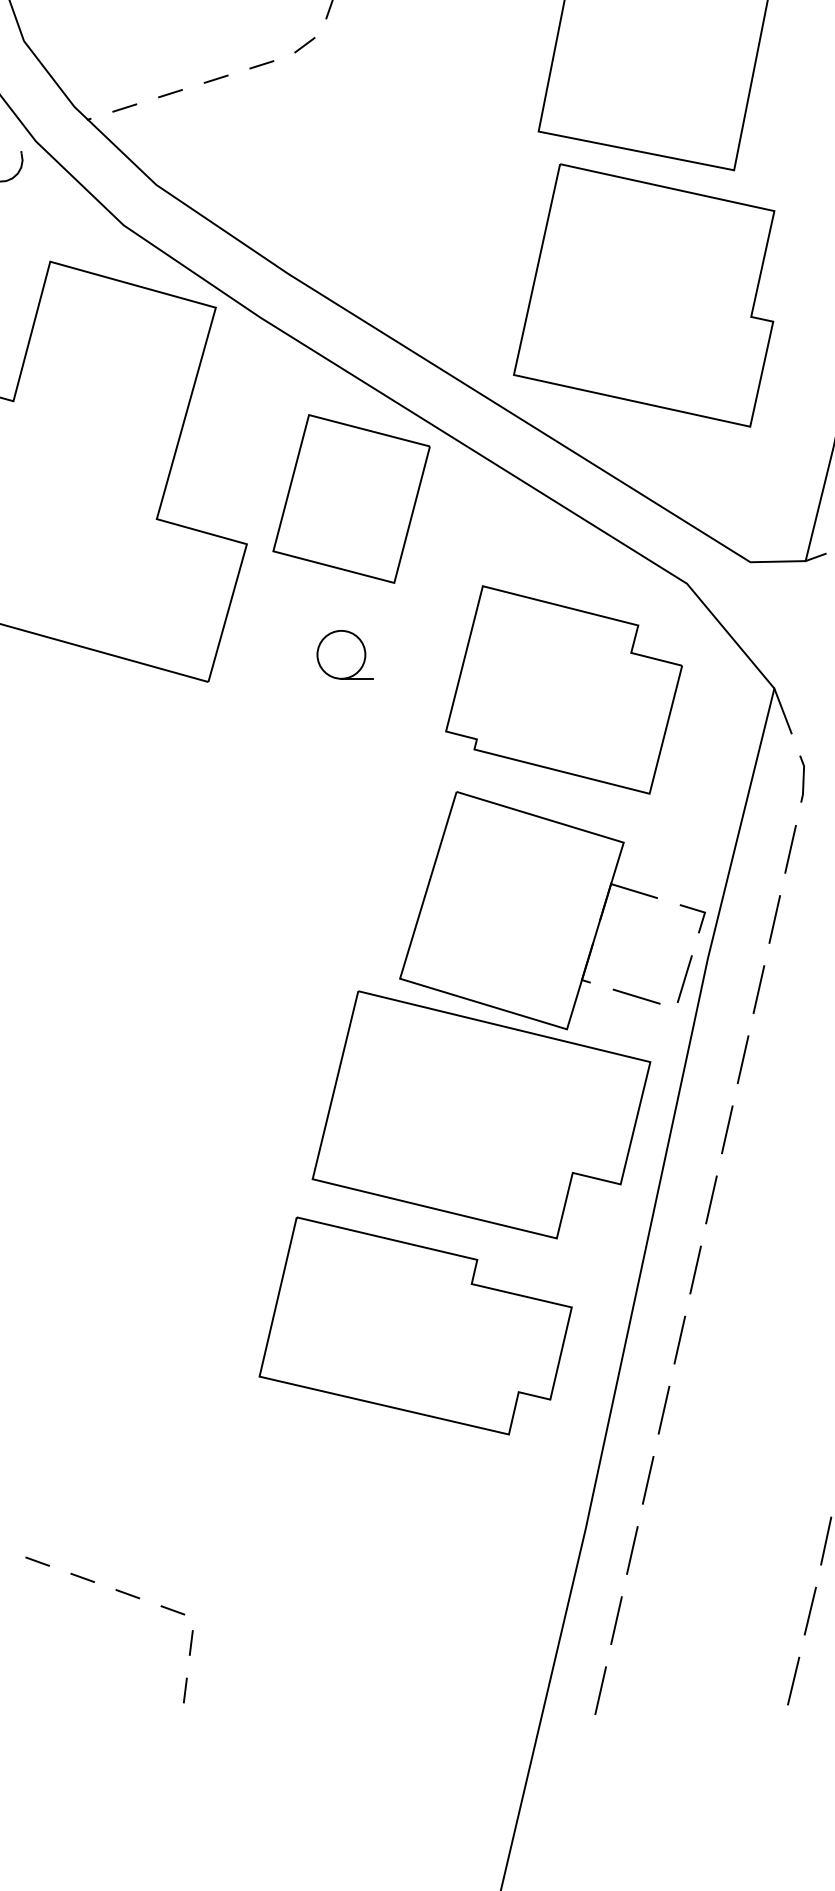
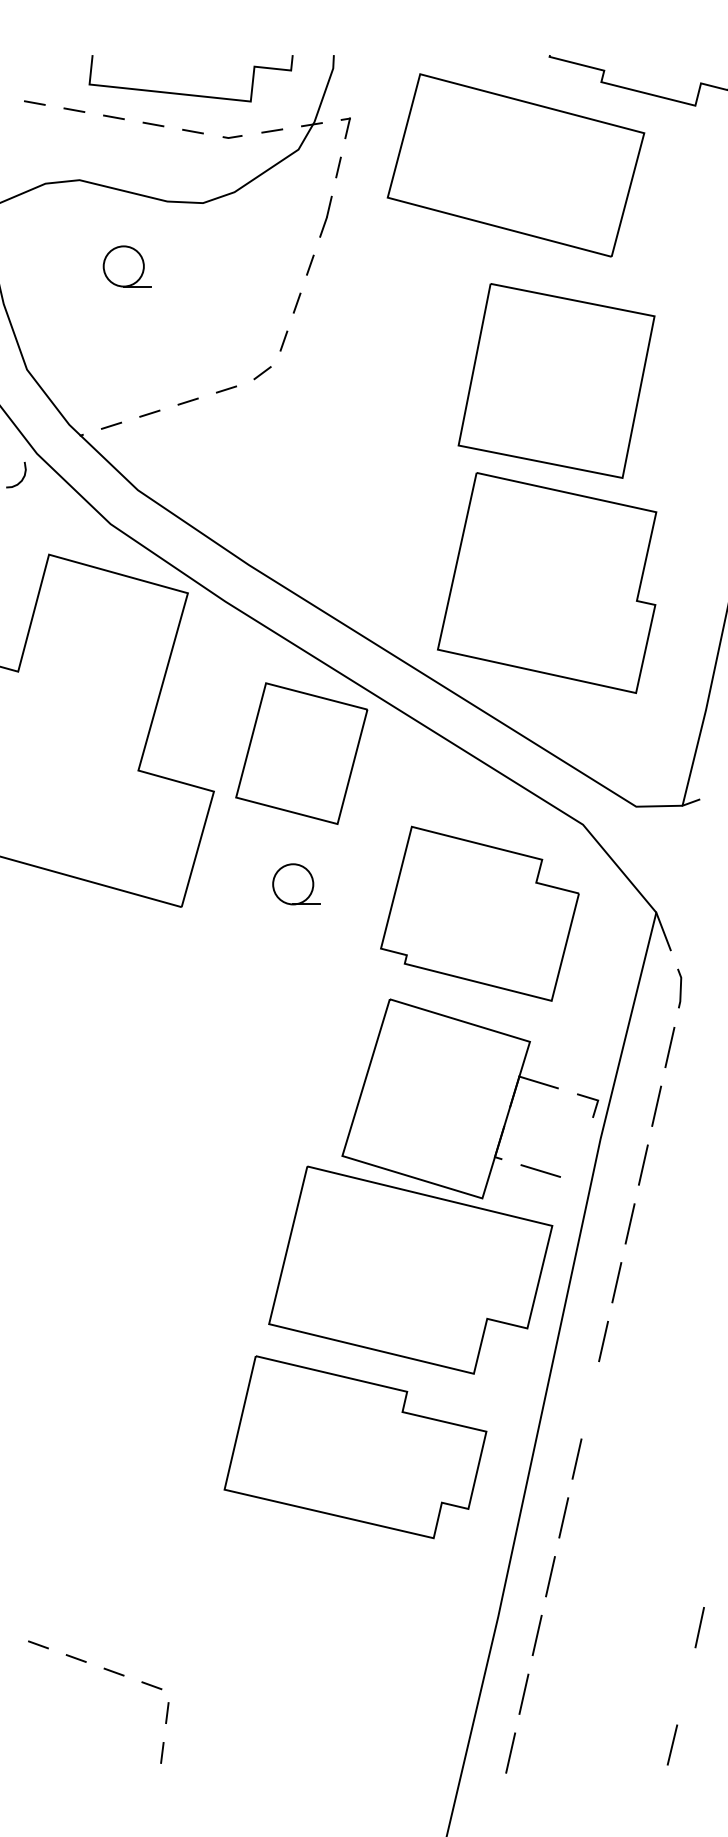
line: (685, 979) -> (581, 1156), removed
line: (694, 1269) -> (589, 1399), removed
line: (810, 1610) -> (686, 1685), removed

